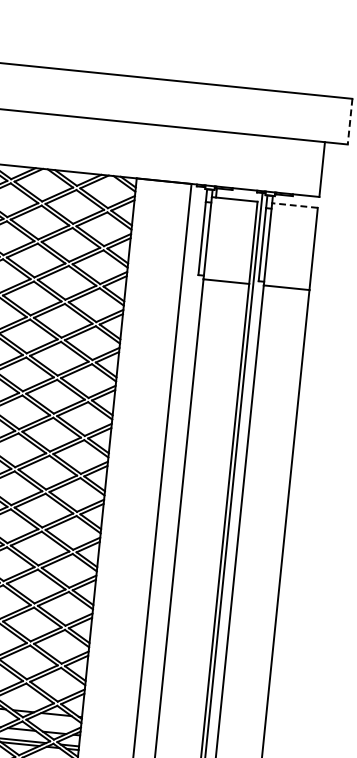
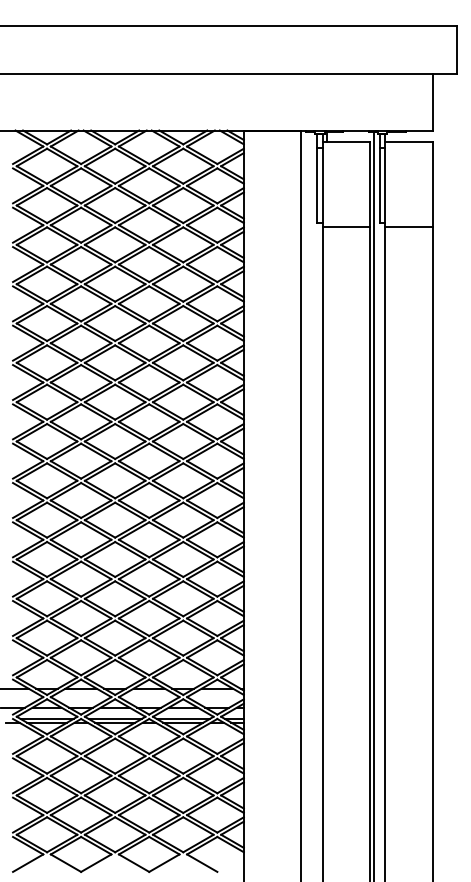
line: (349, 122) -> (456, 50), dashed -> solid
line: (294, 205) -> (408, 141), dashed -> solid

